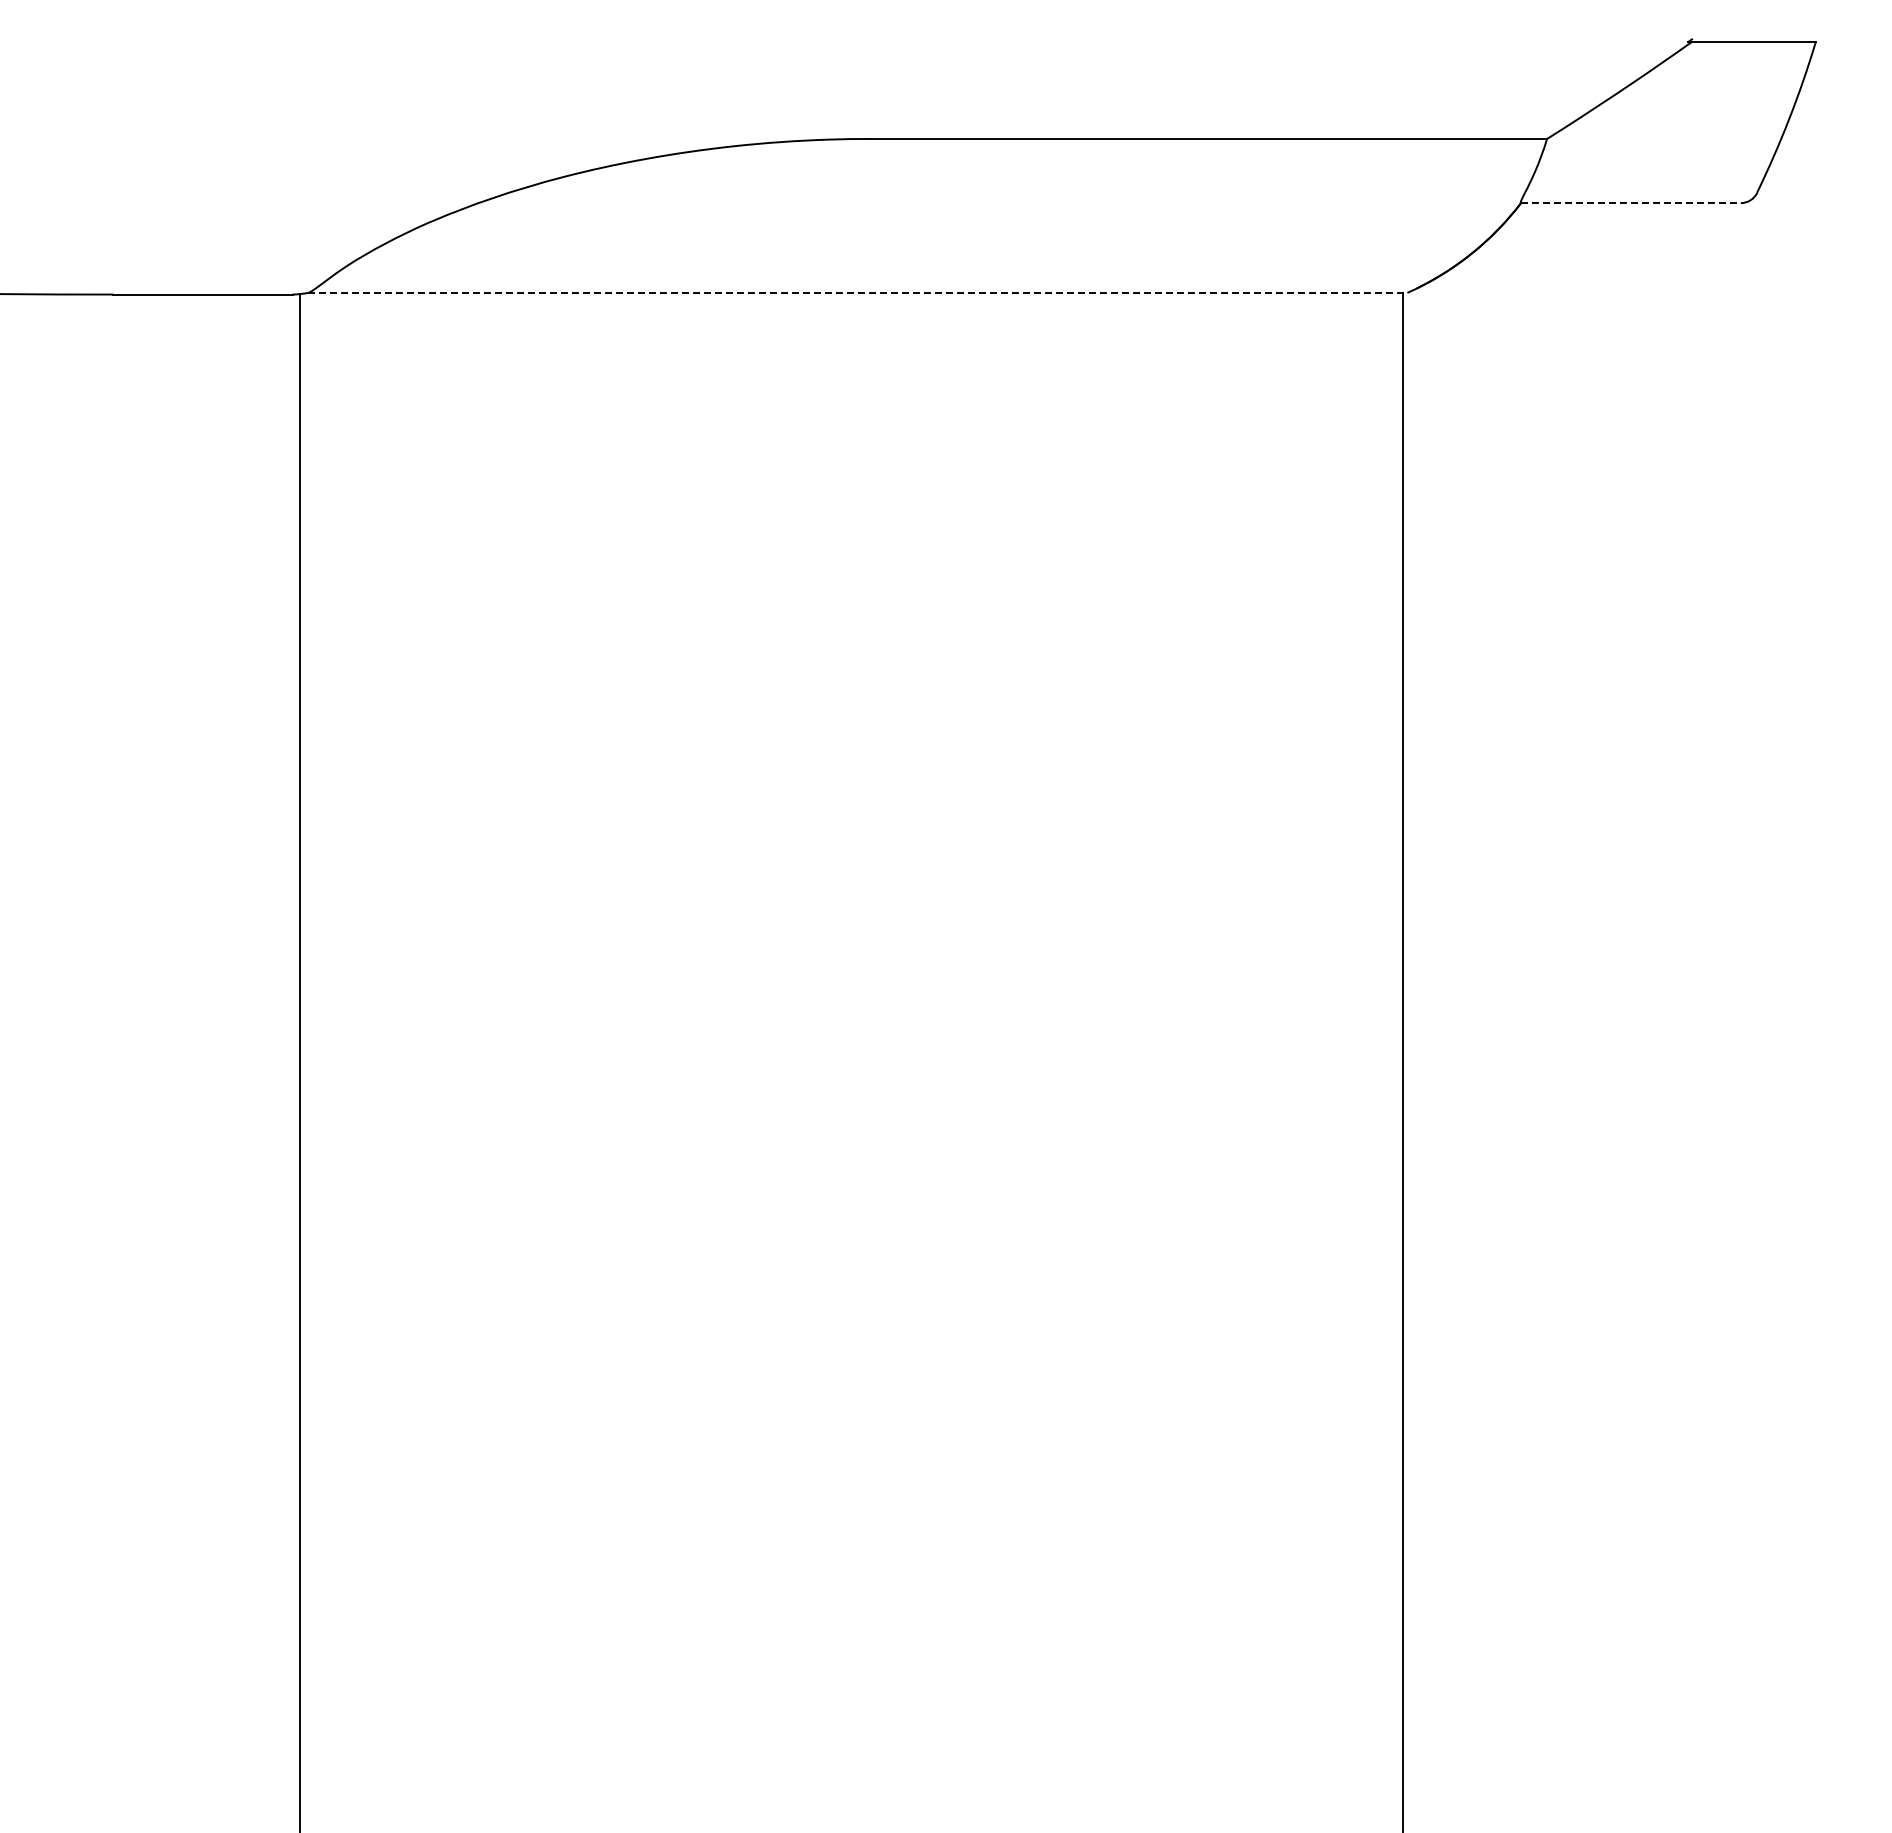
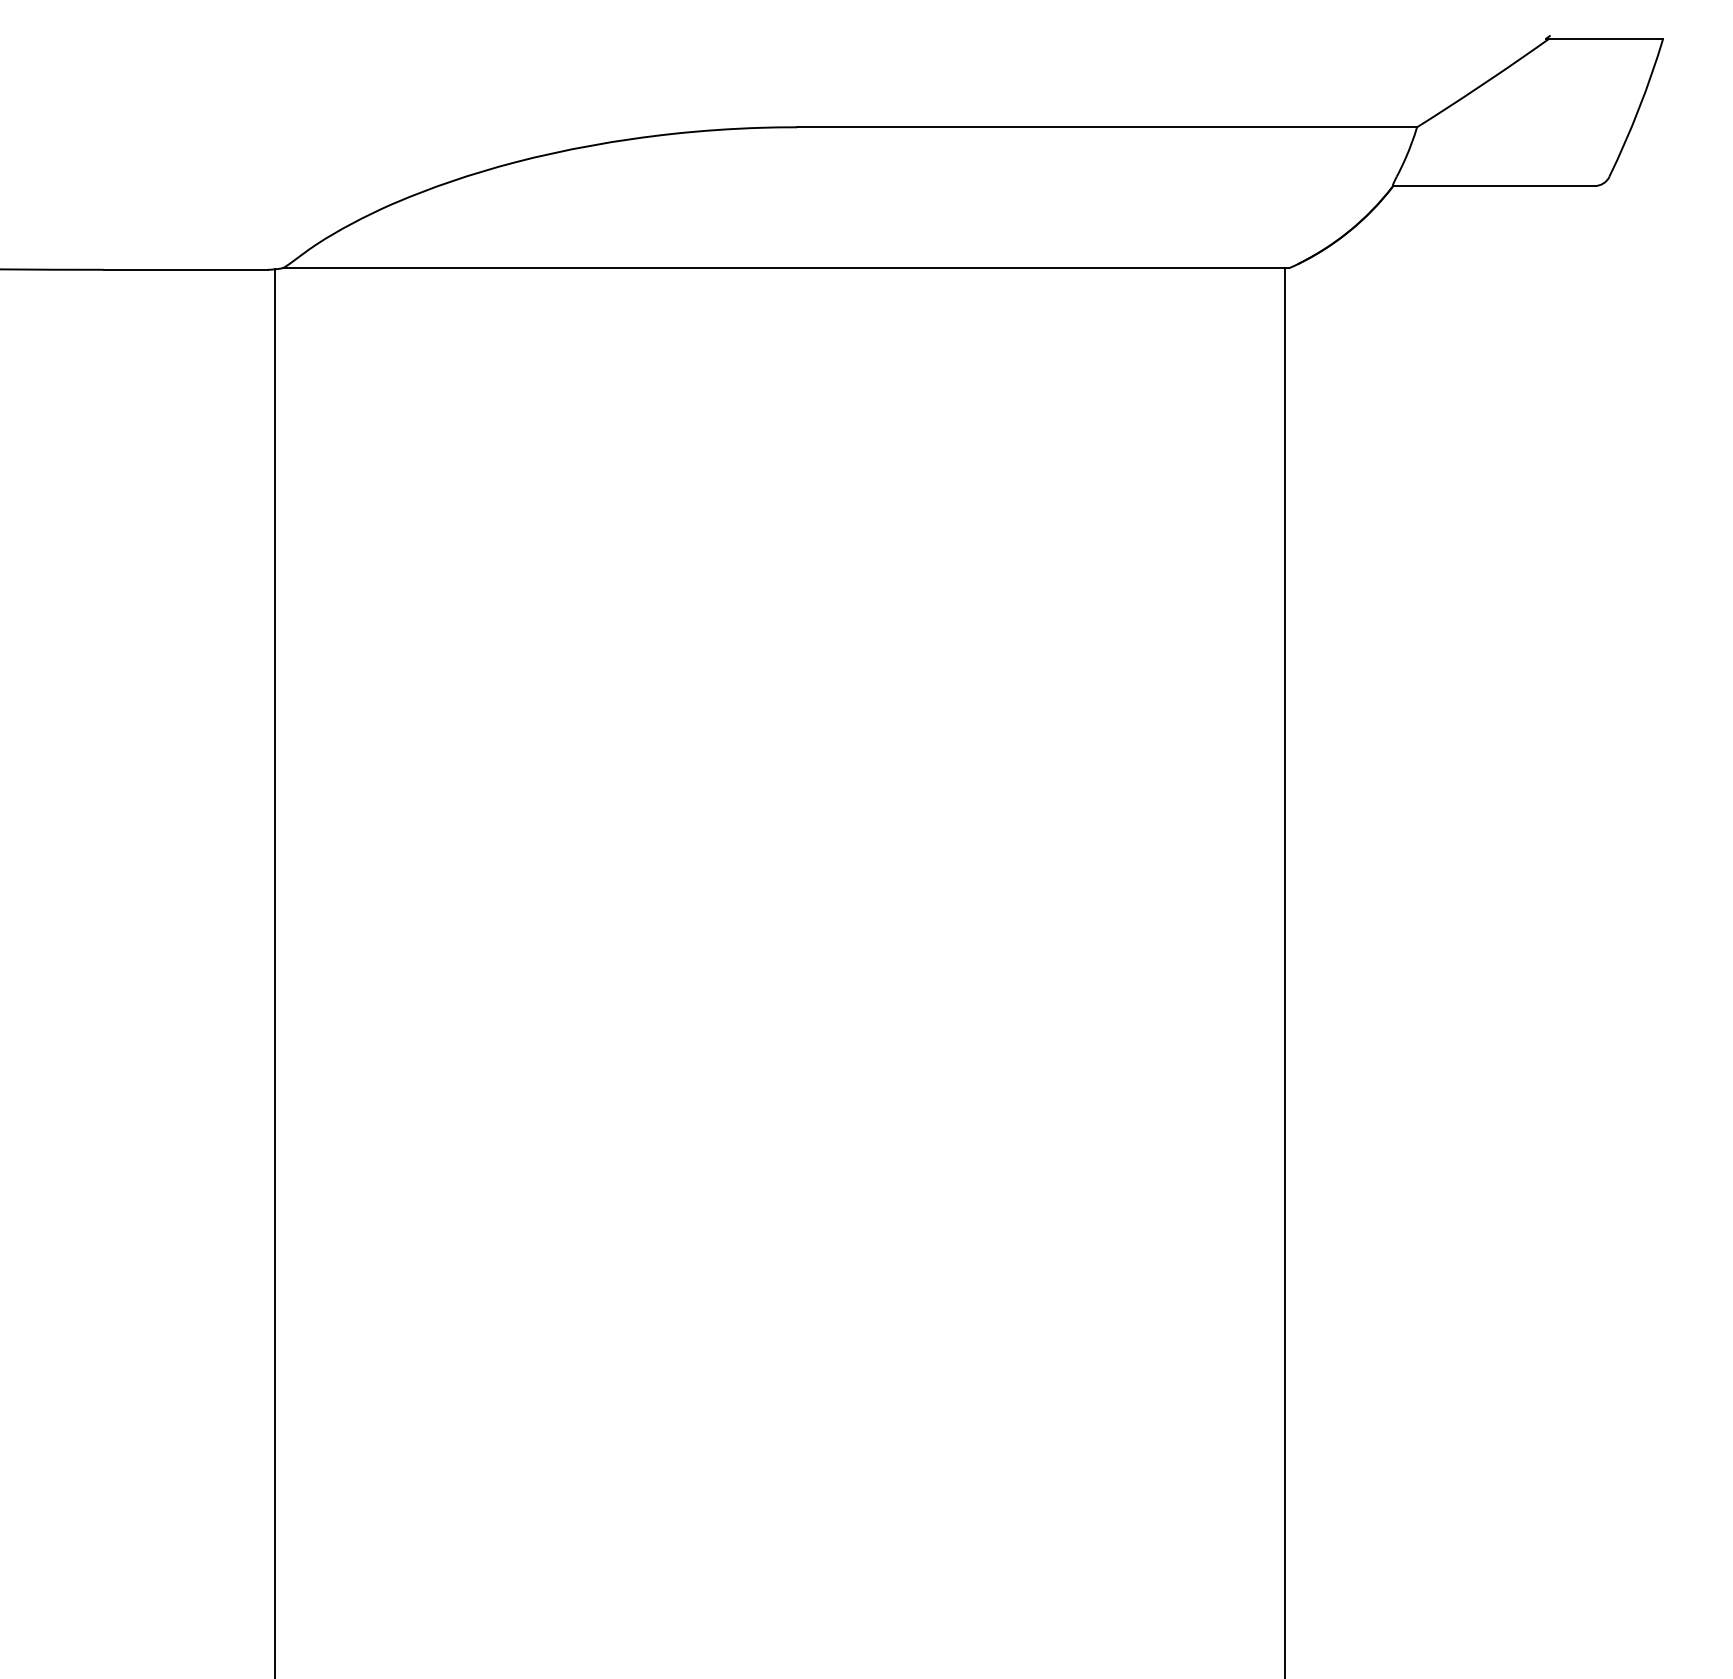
line: (1631, 203) -> (1494, 186), dashed -> solid
line: (858, 292) -> (786, 267), dashed -> solid

